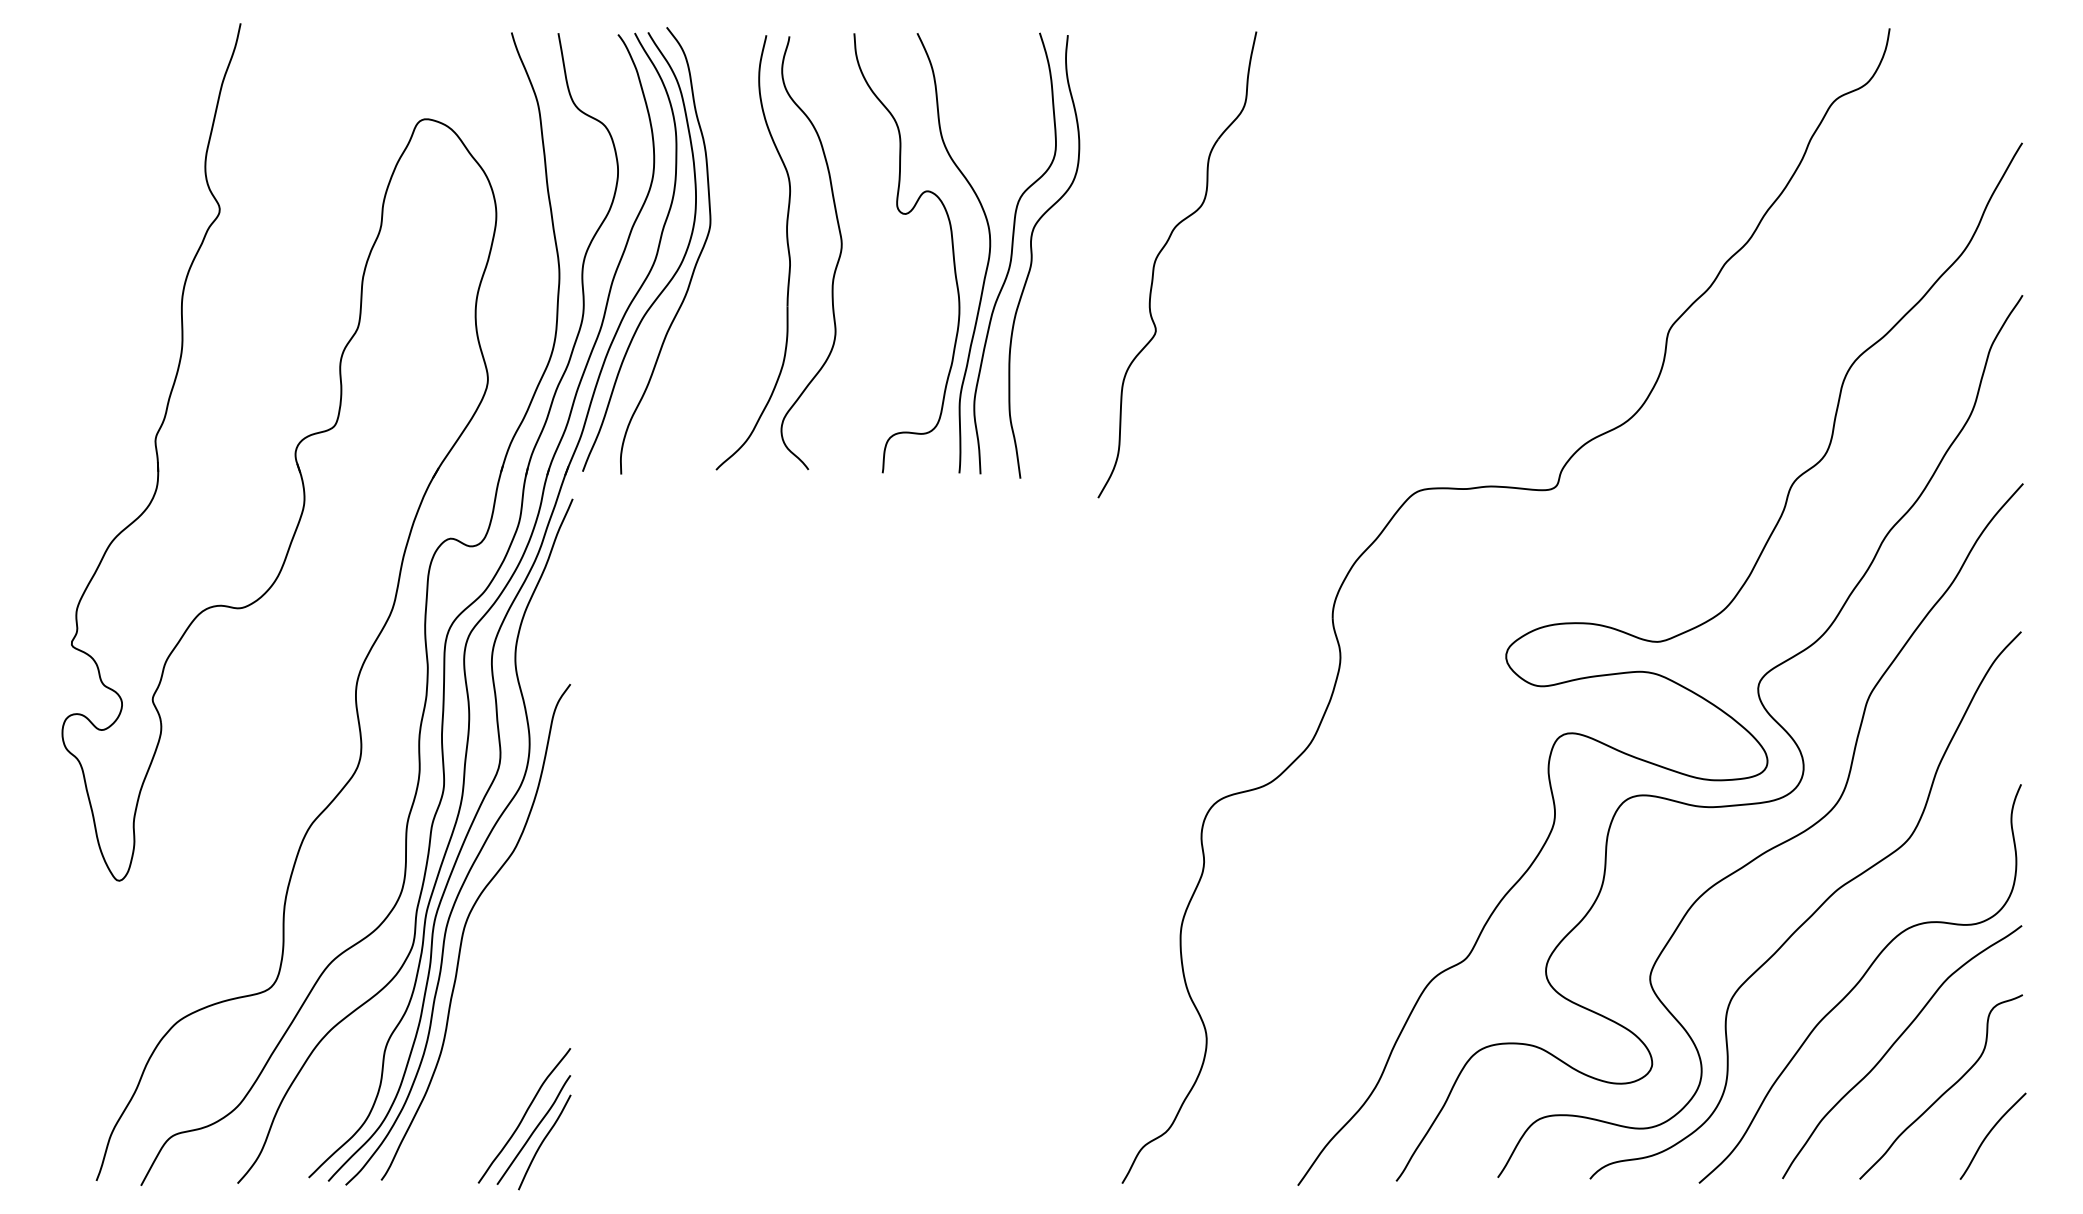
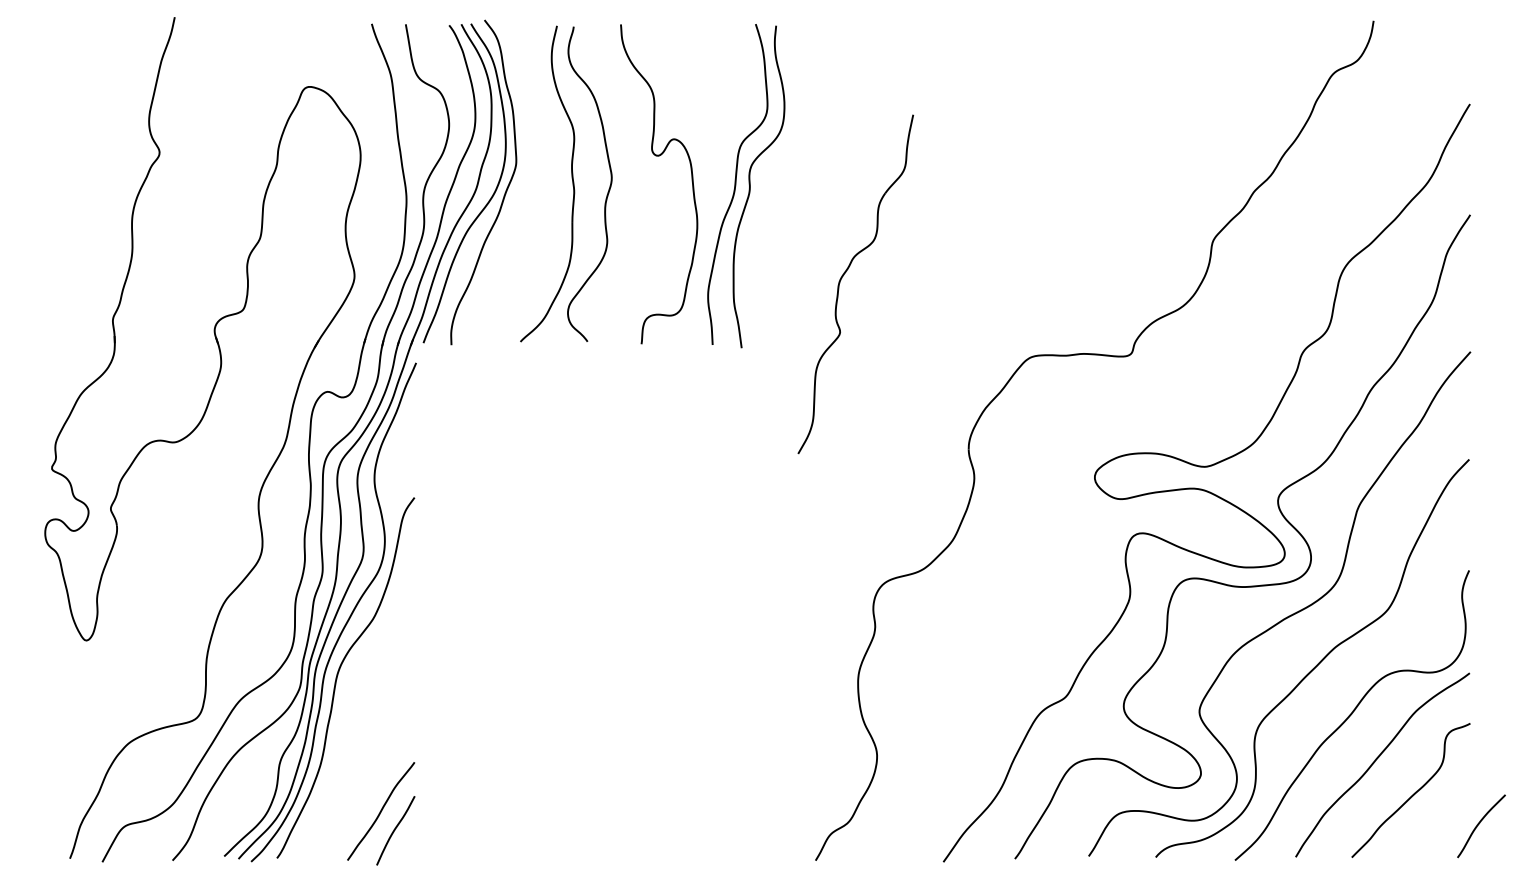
part: (1160, 253) -> (843, 276), moved
curve: (987, 260) -> (717, 189), removed
curve: (534, 1129) -> (388, 821), removed
curve: (1989, 1134) -> (1478, 824), moved

